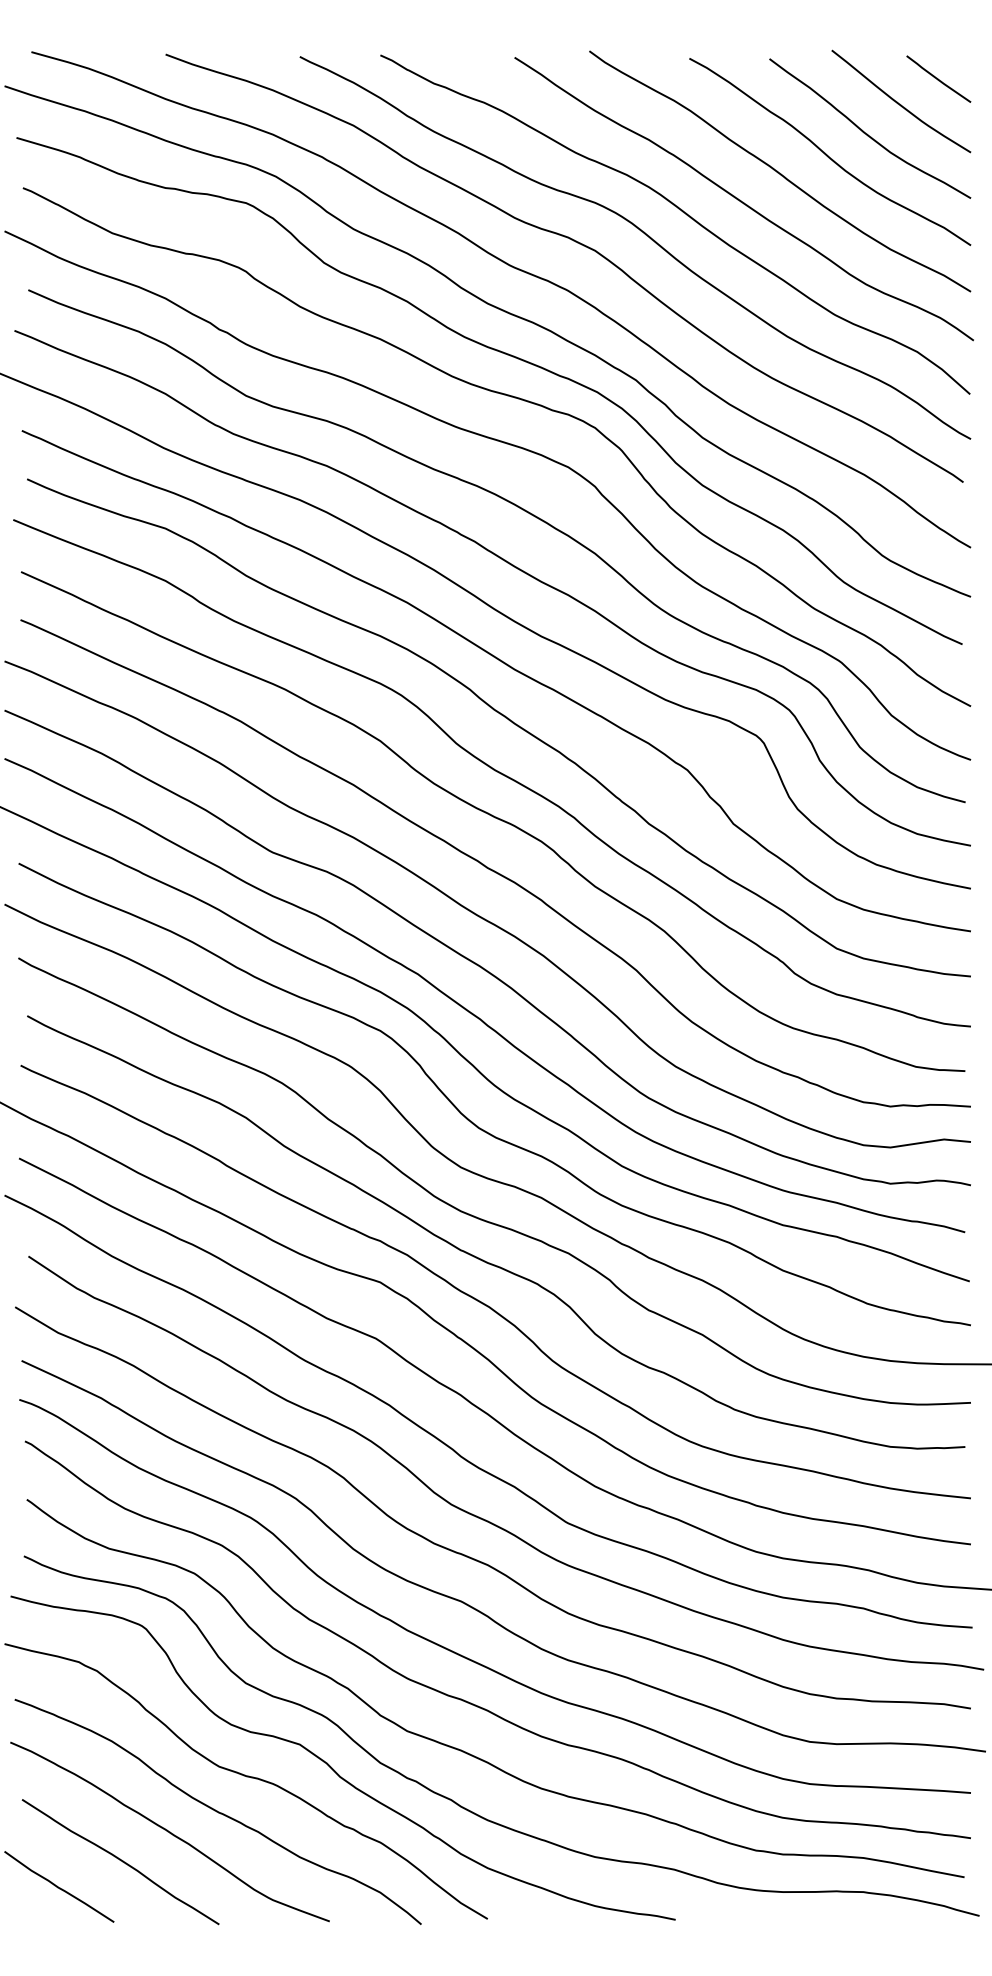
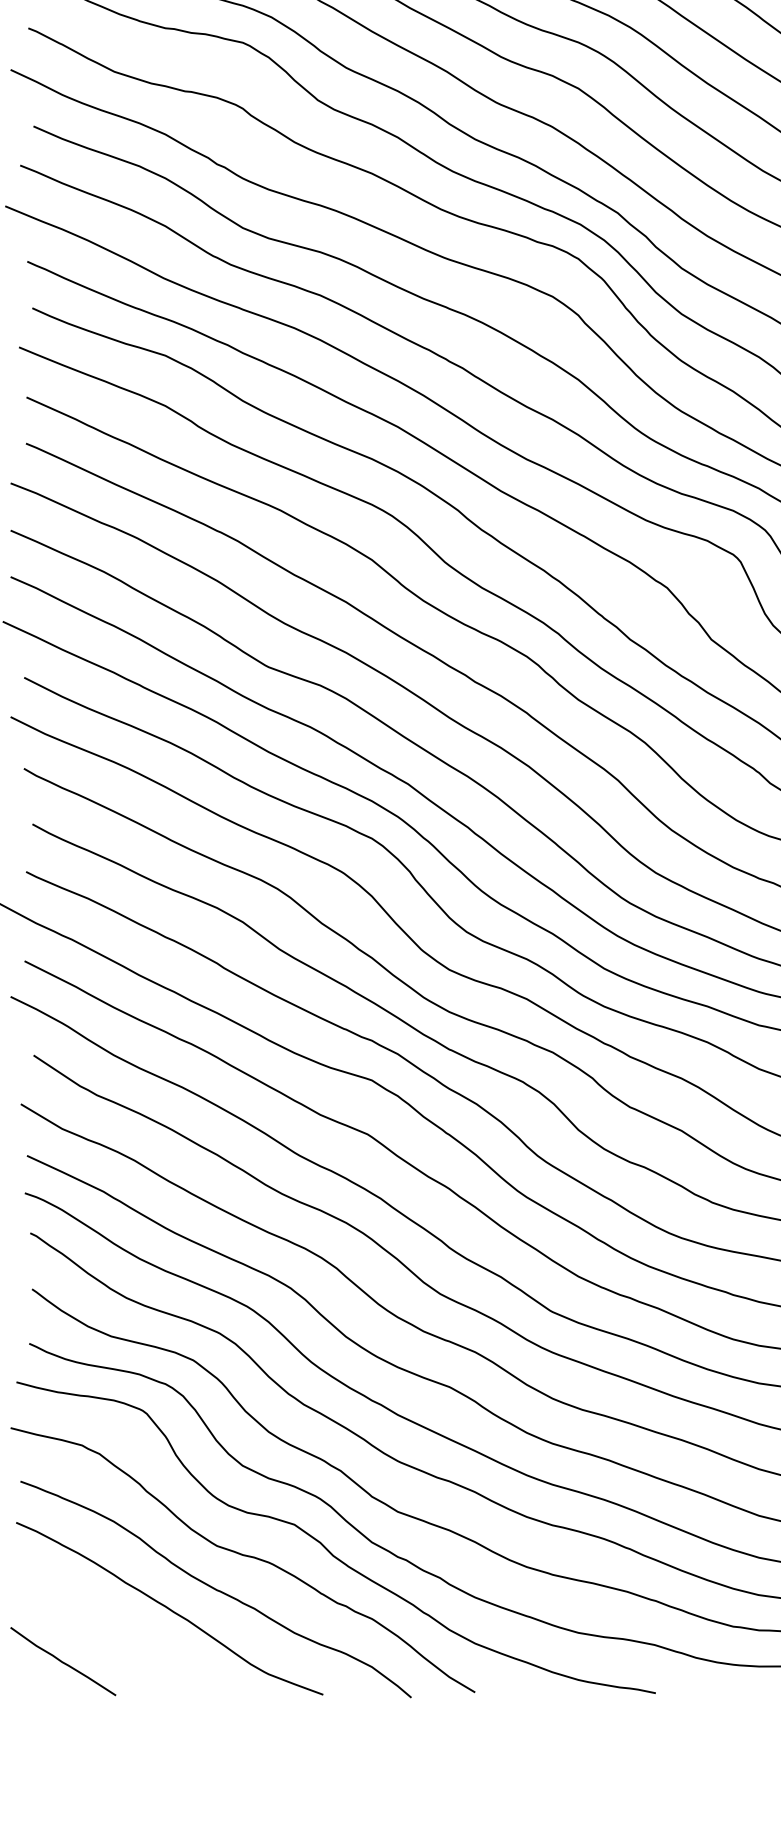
curve: (121, 1861) -> (123, 1637), removed

